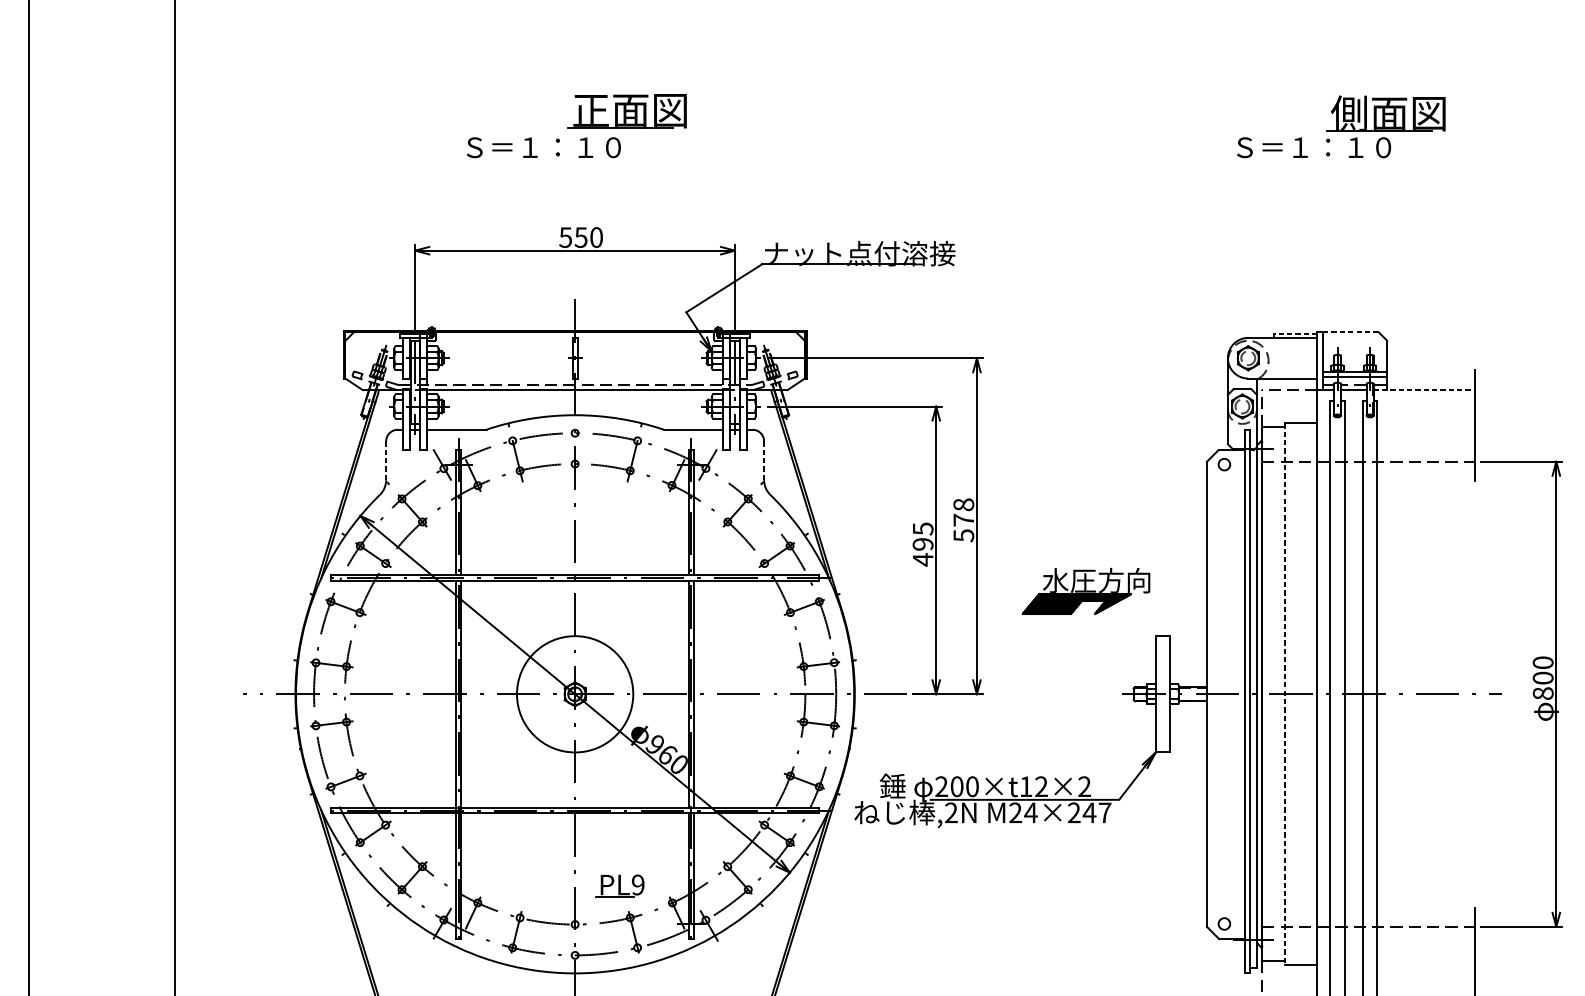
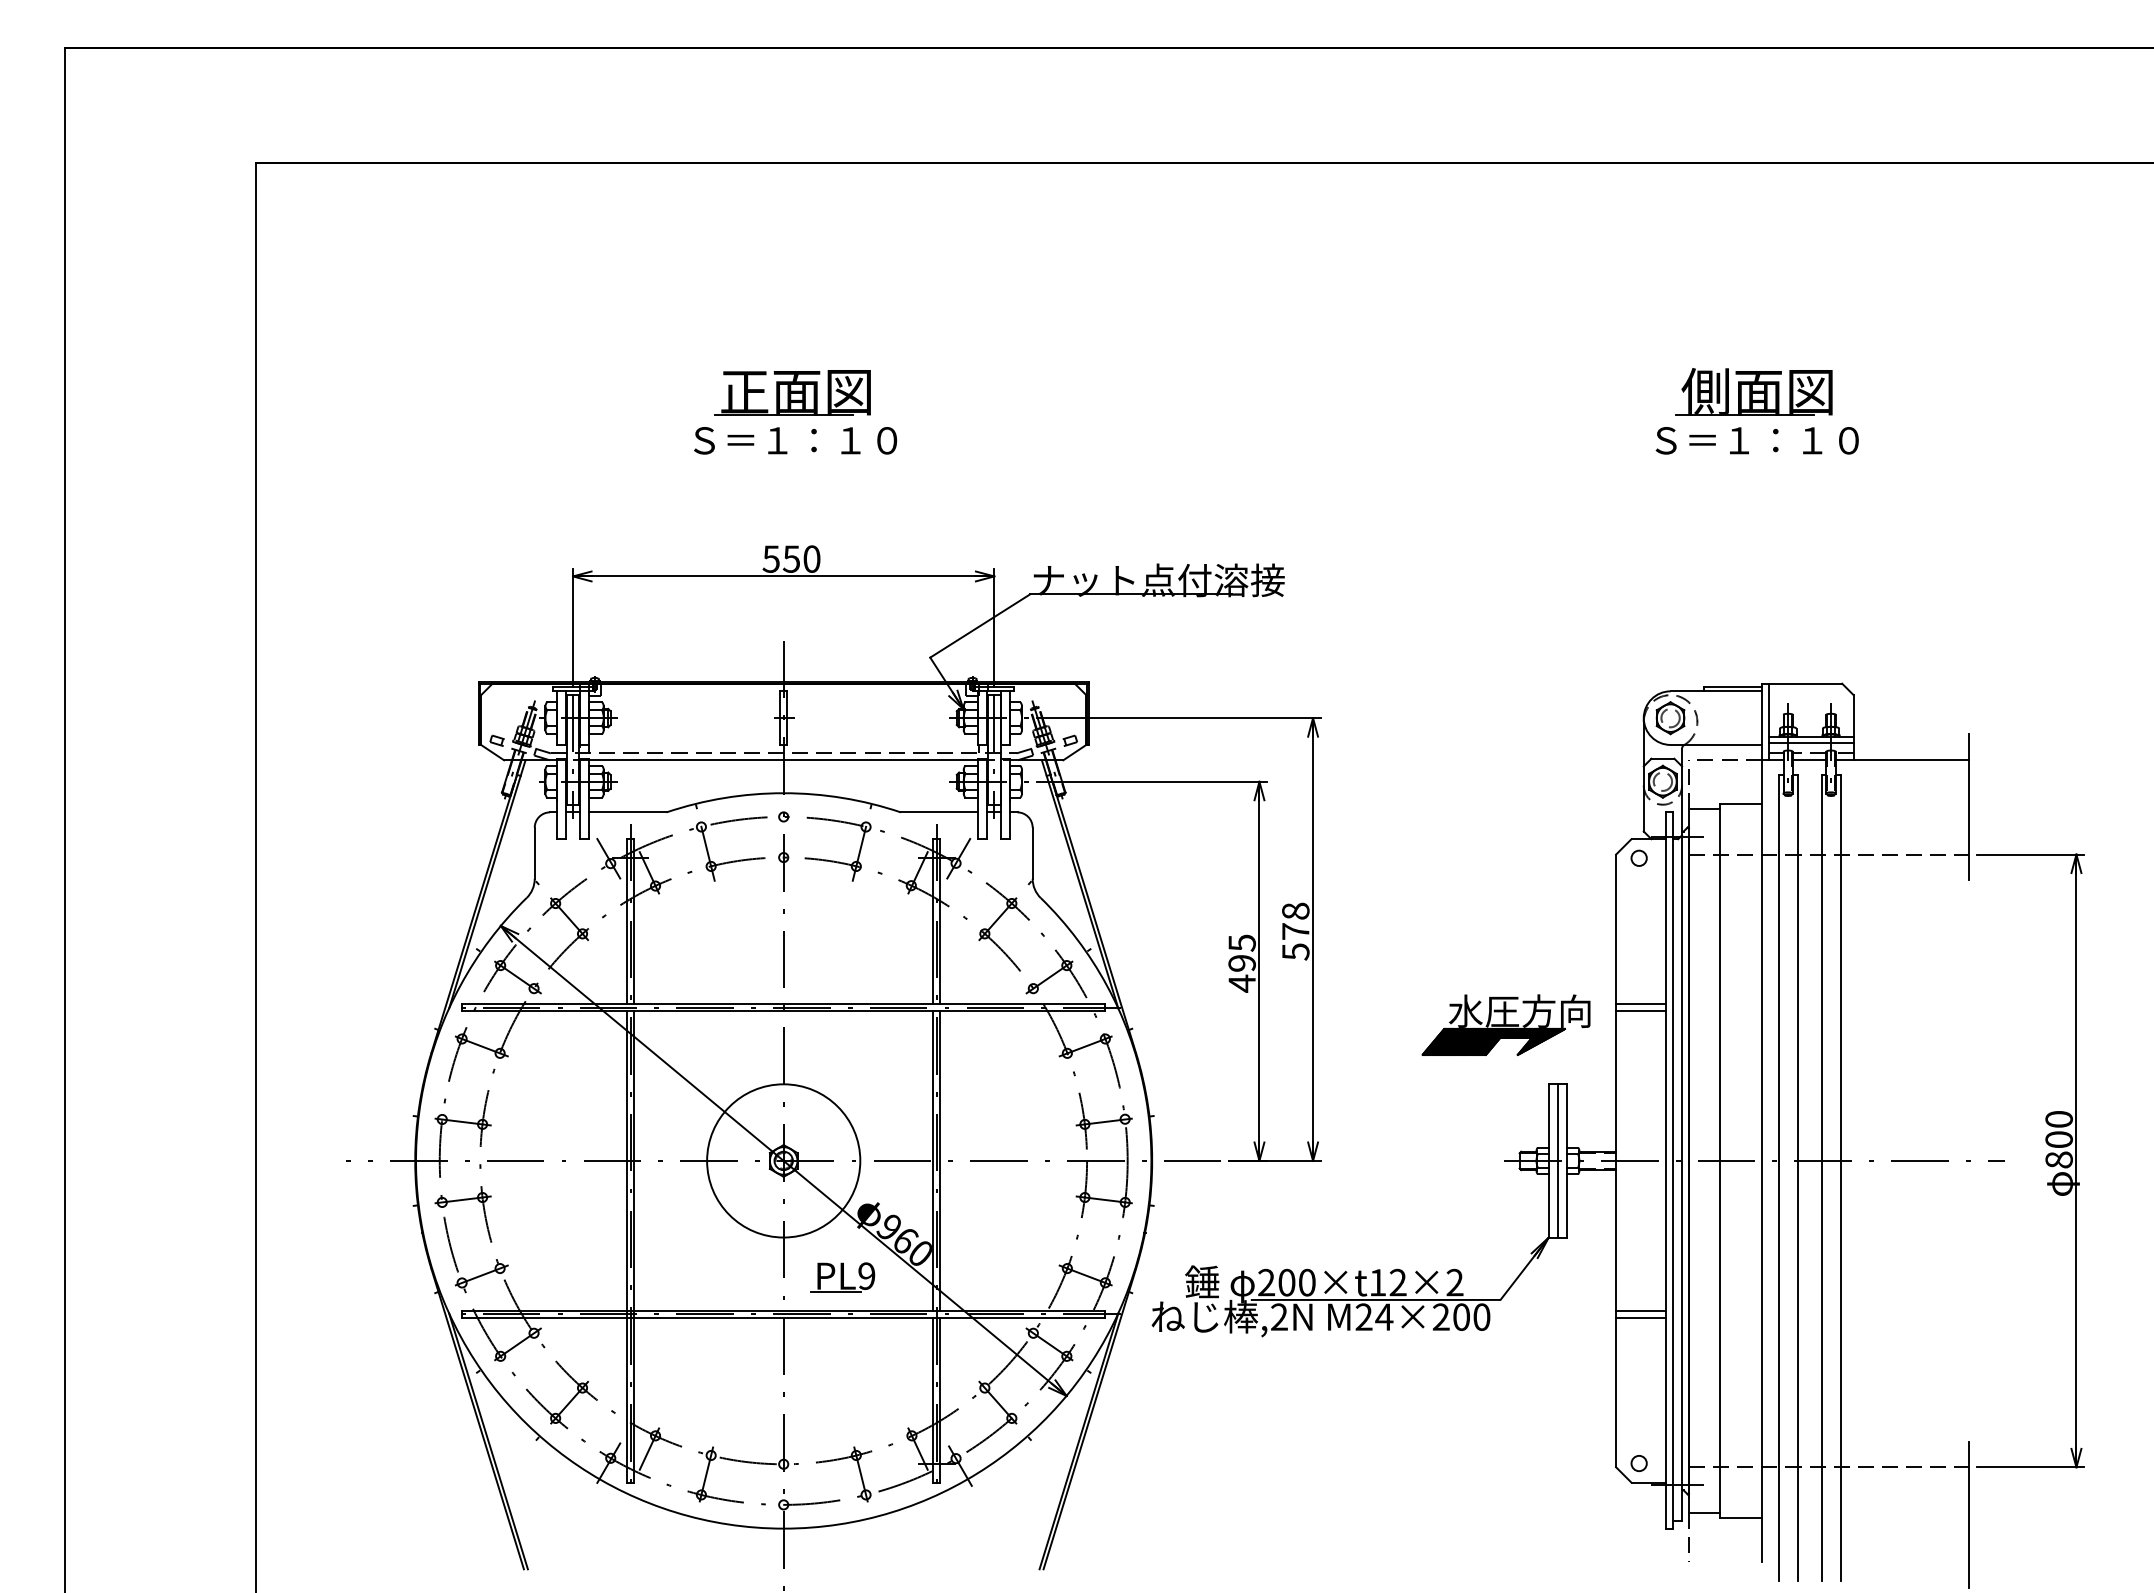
part: (627, 111) -> (792, 392), moved
part: (1385, 113) -> (1753, 391), moved
text: (543, 147) -> (795, 440), moved
line: (1350, 331) -> (1805, 683), dashed -> solid
line: (1296, 334) -> (1733, 686), dashed -> solid
line: (1424, 390) -> (1902, 760), dashed -> solid
line: (385, 460) -> (534, 853), dashed -> solid
line: (763, 460) -> (1032, 853), dashed -> solid
line: (1225, 575) -> (1640, 1004), added
line: (1225, 580) -> (1640, 1011), added
part: (1085, 590) -> (1505, 1024), moved
line: (1162, 693) -> (1557, 1160), added
line: (1285, 693) -> (1719, 1160), dashed -> solid
line: (1225, 807) -> (1640, 1310), added
text: (1097, 812) -> (1471, 1316), M24×247 -> M24×200
line: (1225, 813) -> (1640, 1317), added
part: (619, 886) -> (842, 1277), moved

